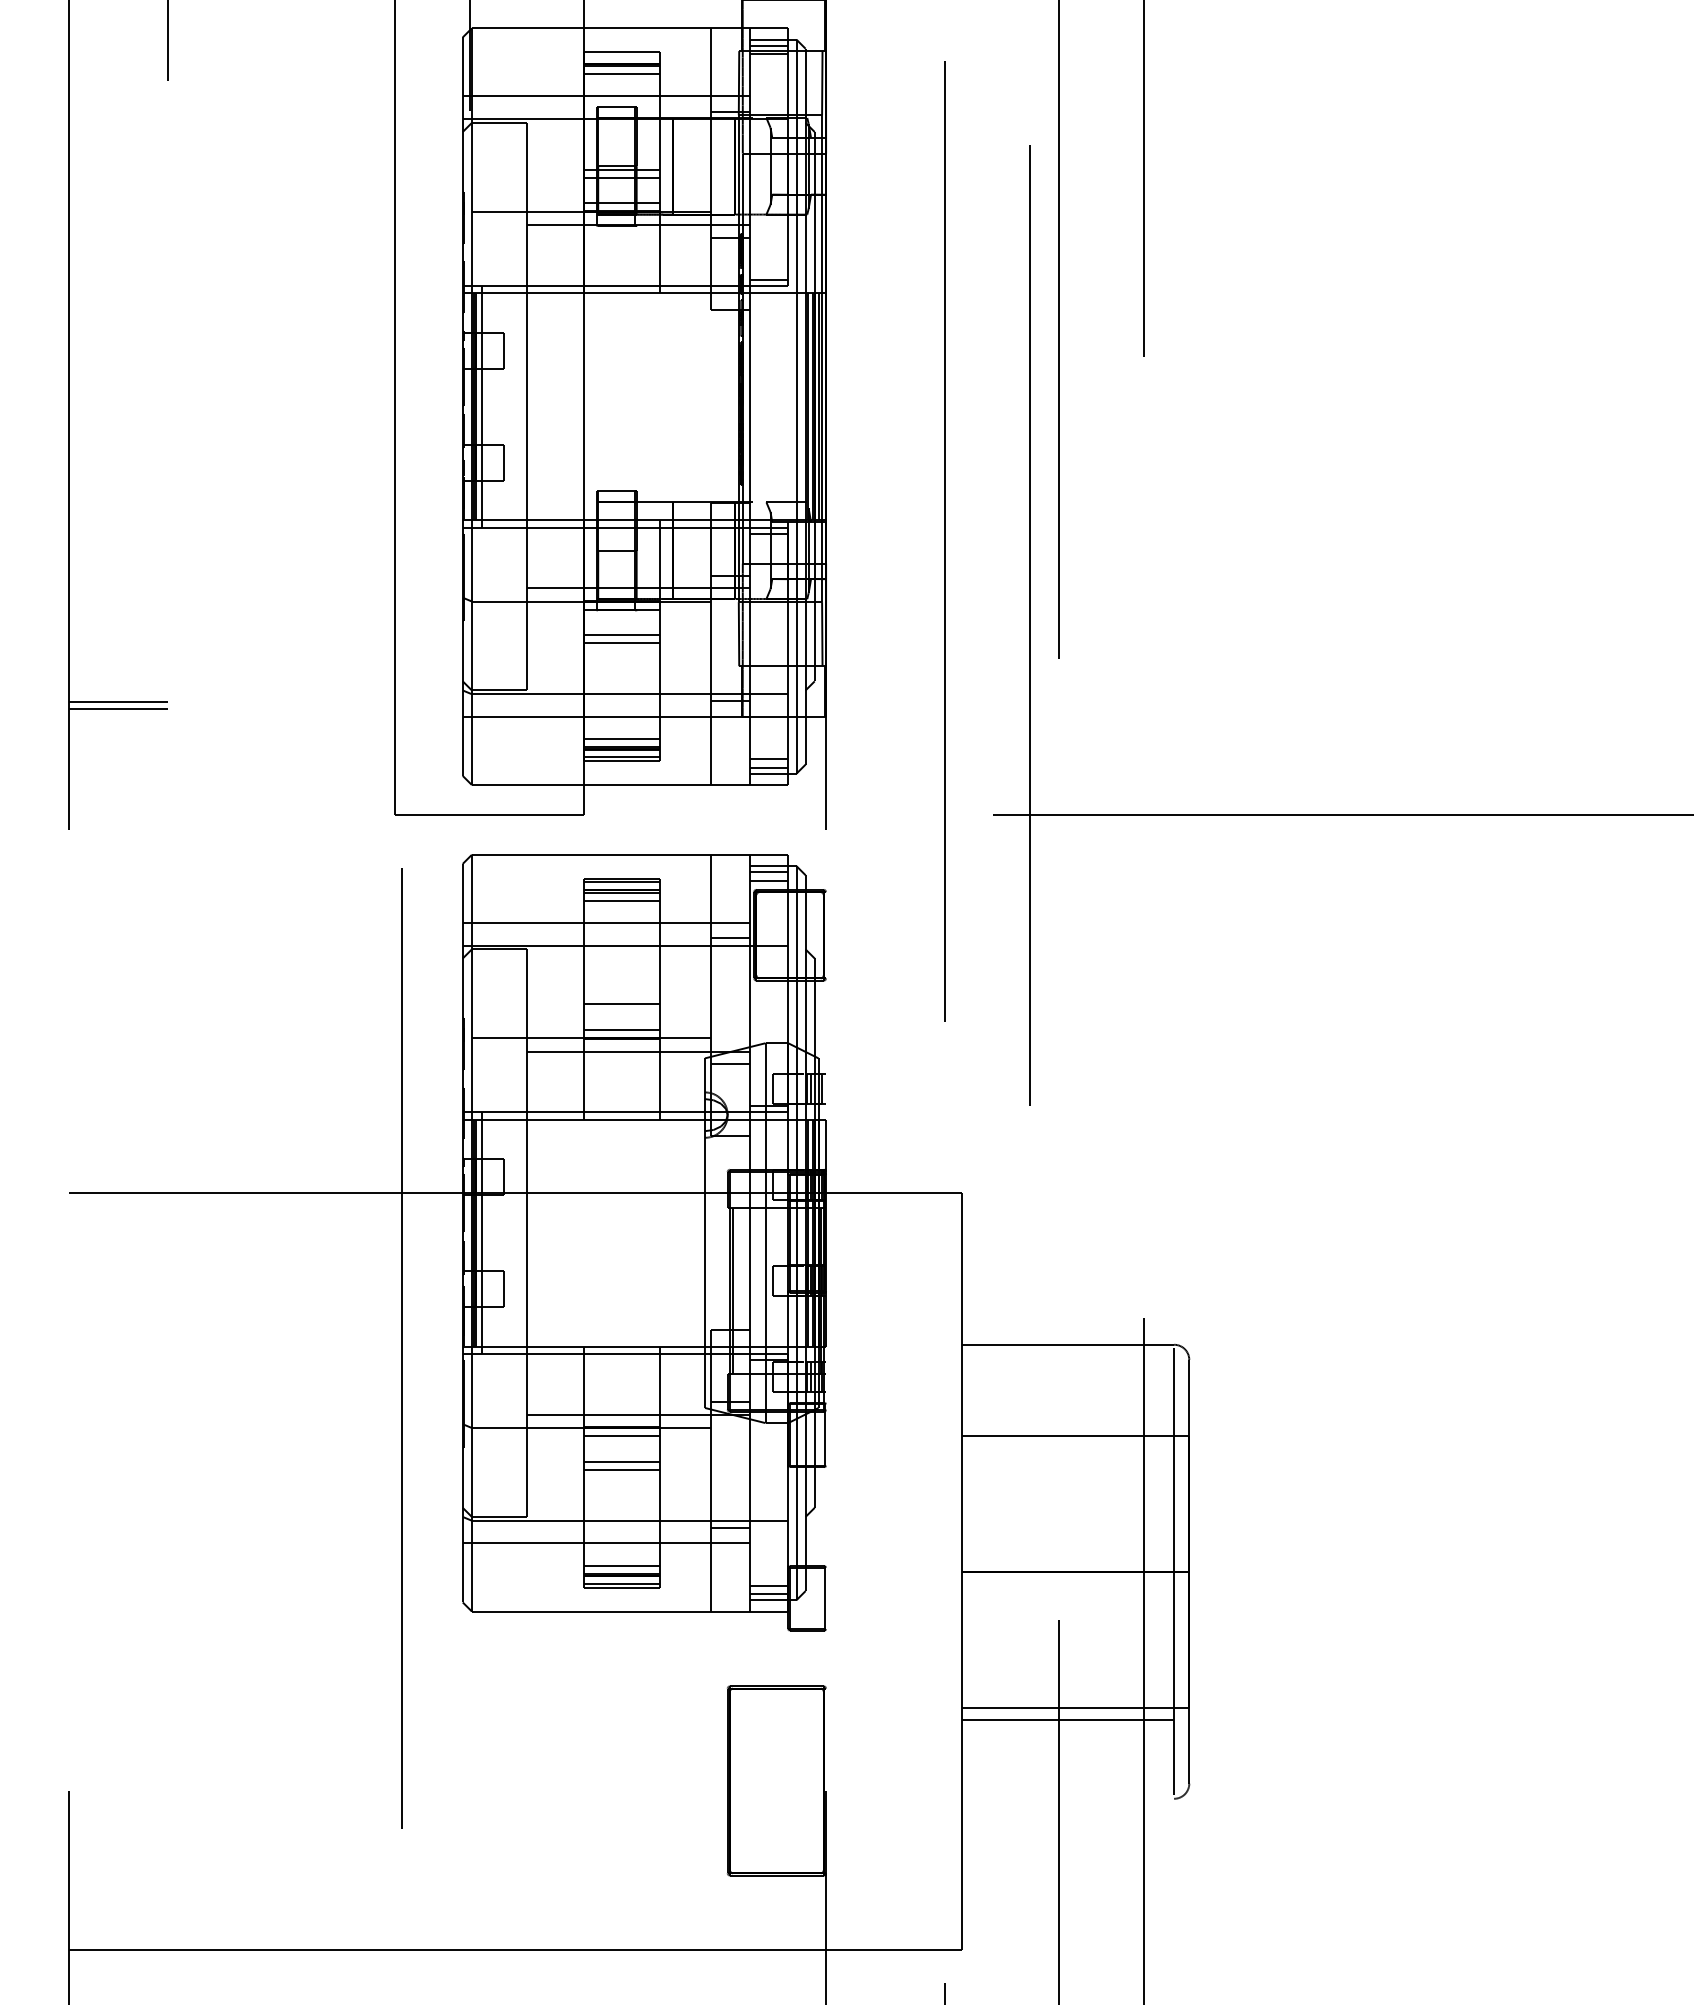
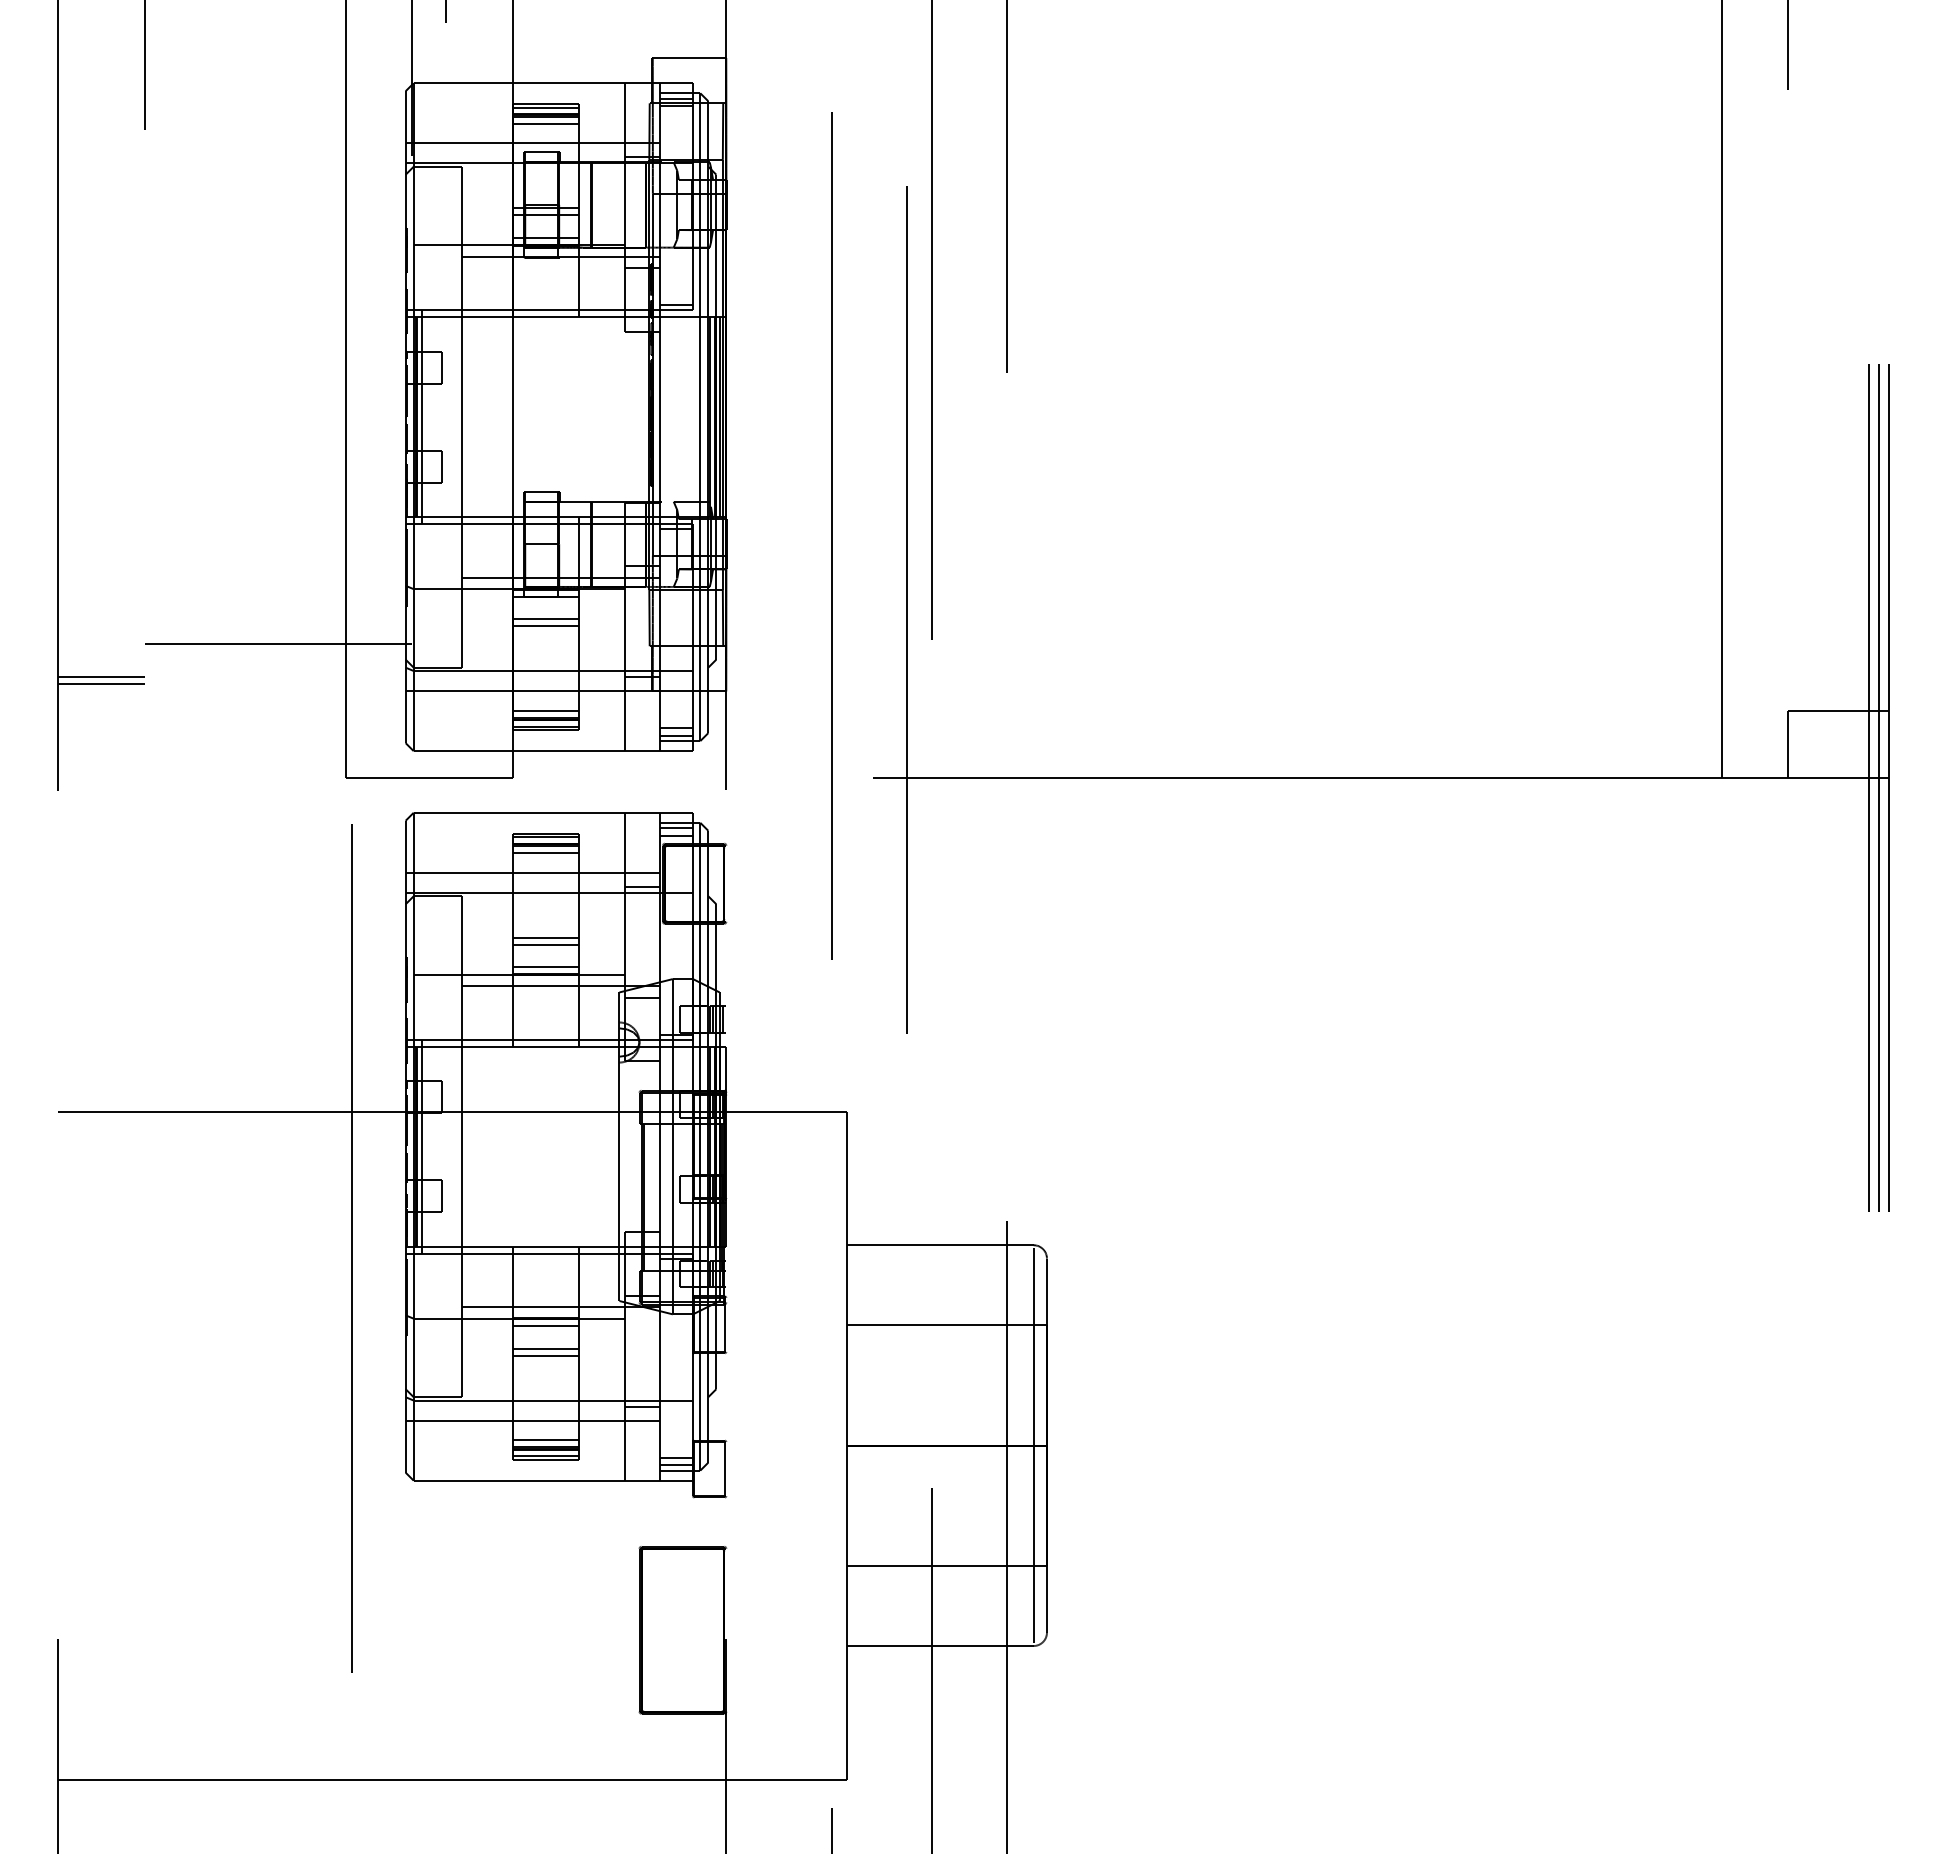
line: (621, 55) -> (545, 107), added
line: (318, 664) -> (278, 644), added
line: (621, 996) -> (545, 937), added
line: (1067, 1720) -> (939, 1646), moved

